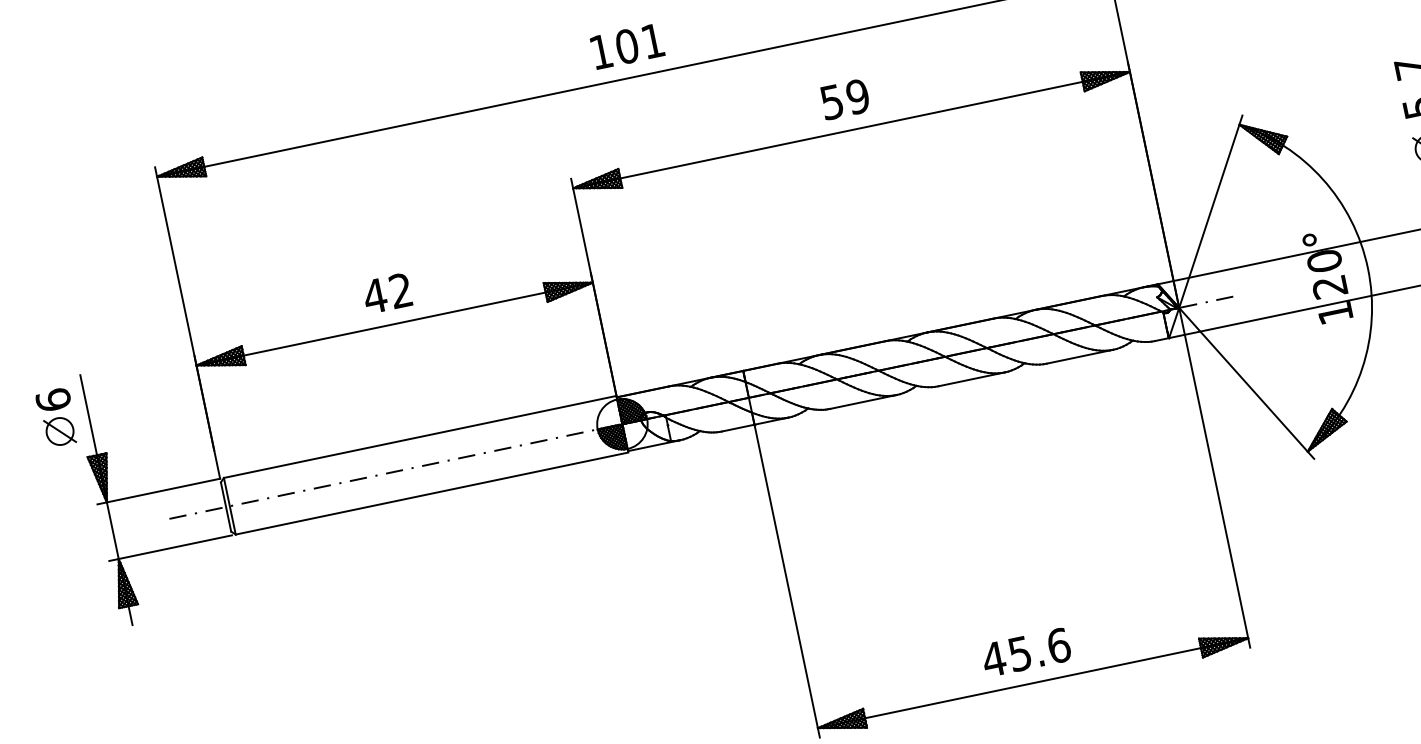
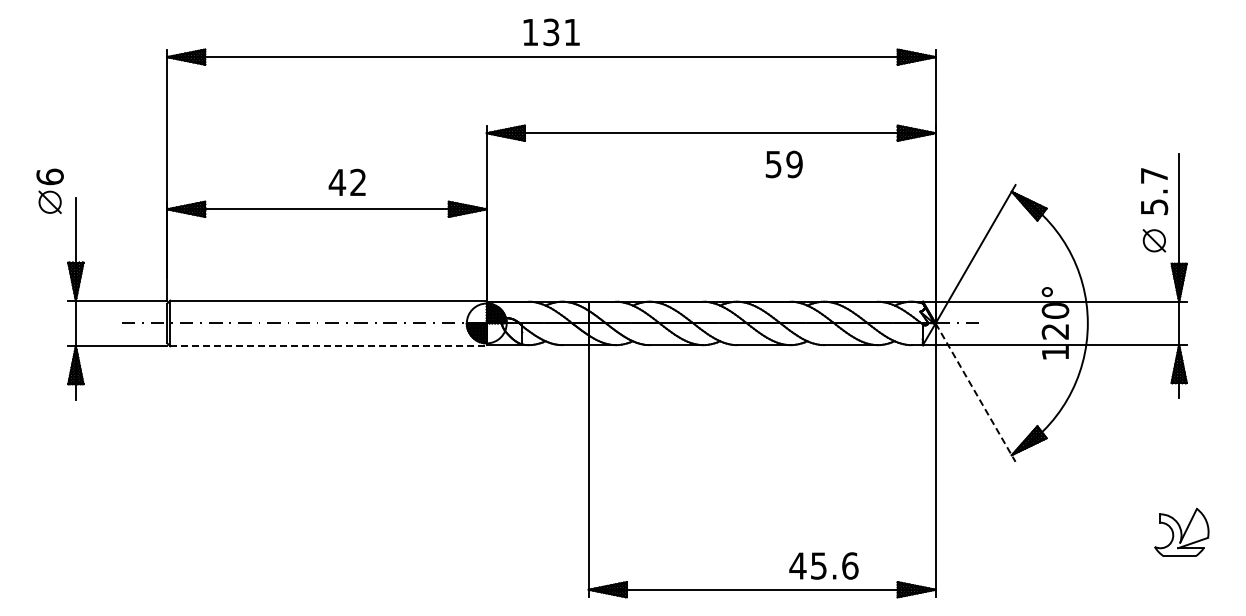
text: (627, 46) -> (551, 32), 101 -> 131
text: (844, 99) -> (783, 164), moved
text: (386, 292) -> (346, 181), moved
line: (1246, 383) -> (975, 392), solid -> dashed
part: (56, 417) -> (49, 190), moved
line: (433, 493) -> (329, 346), solid -> dashed
text: (1025, 652) -> (823, 565), moved

